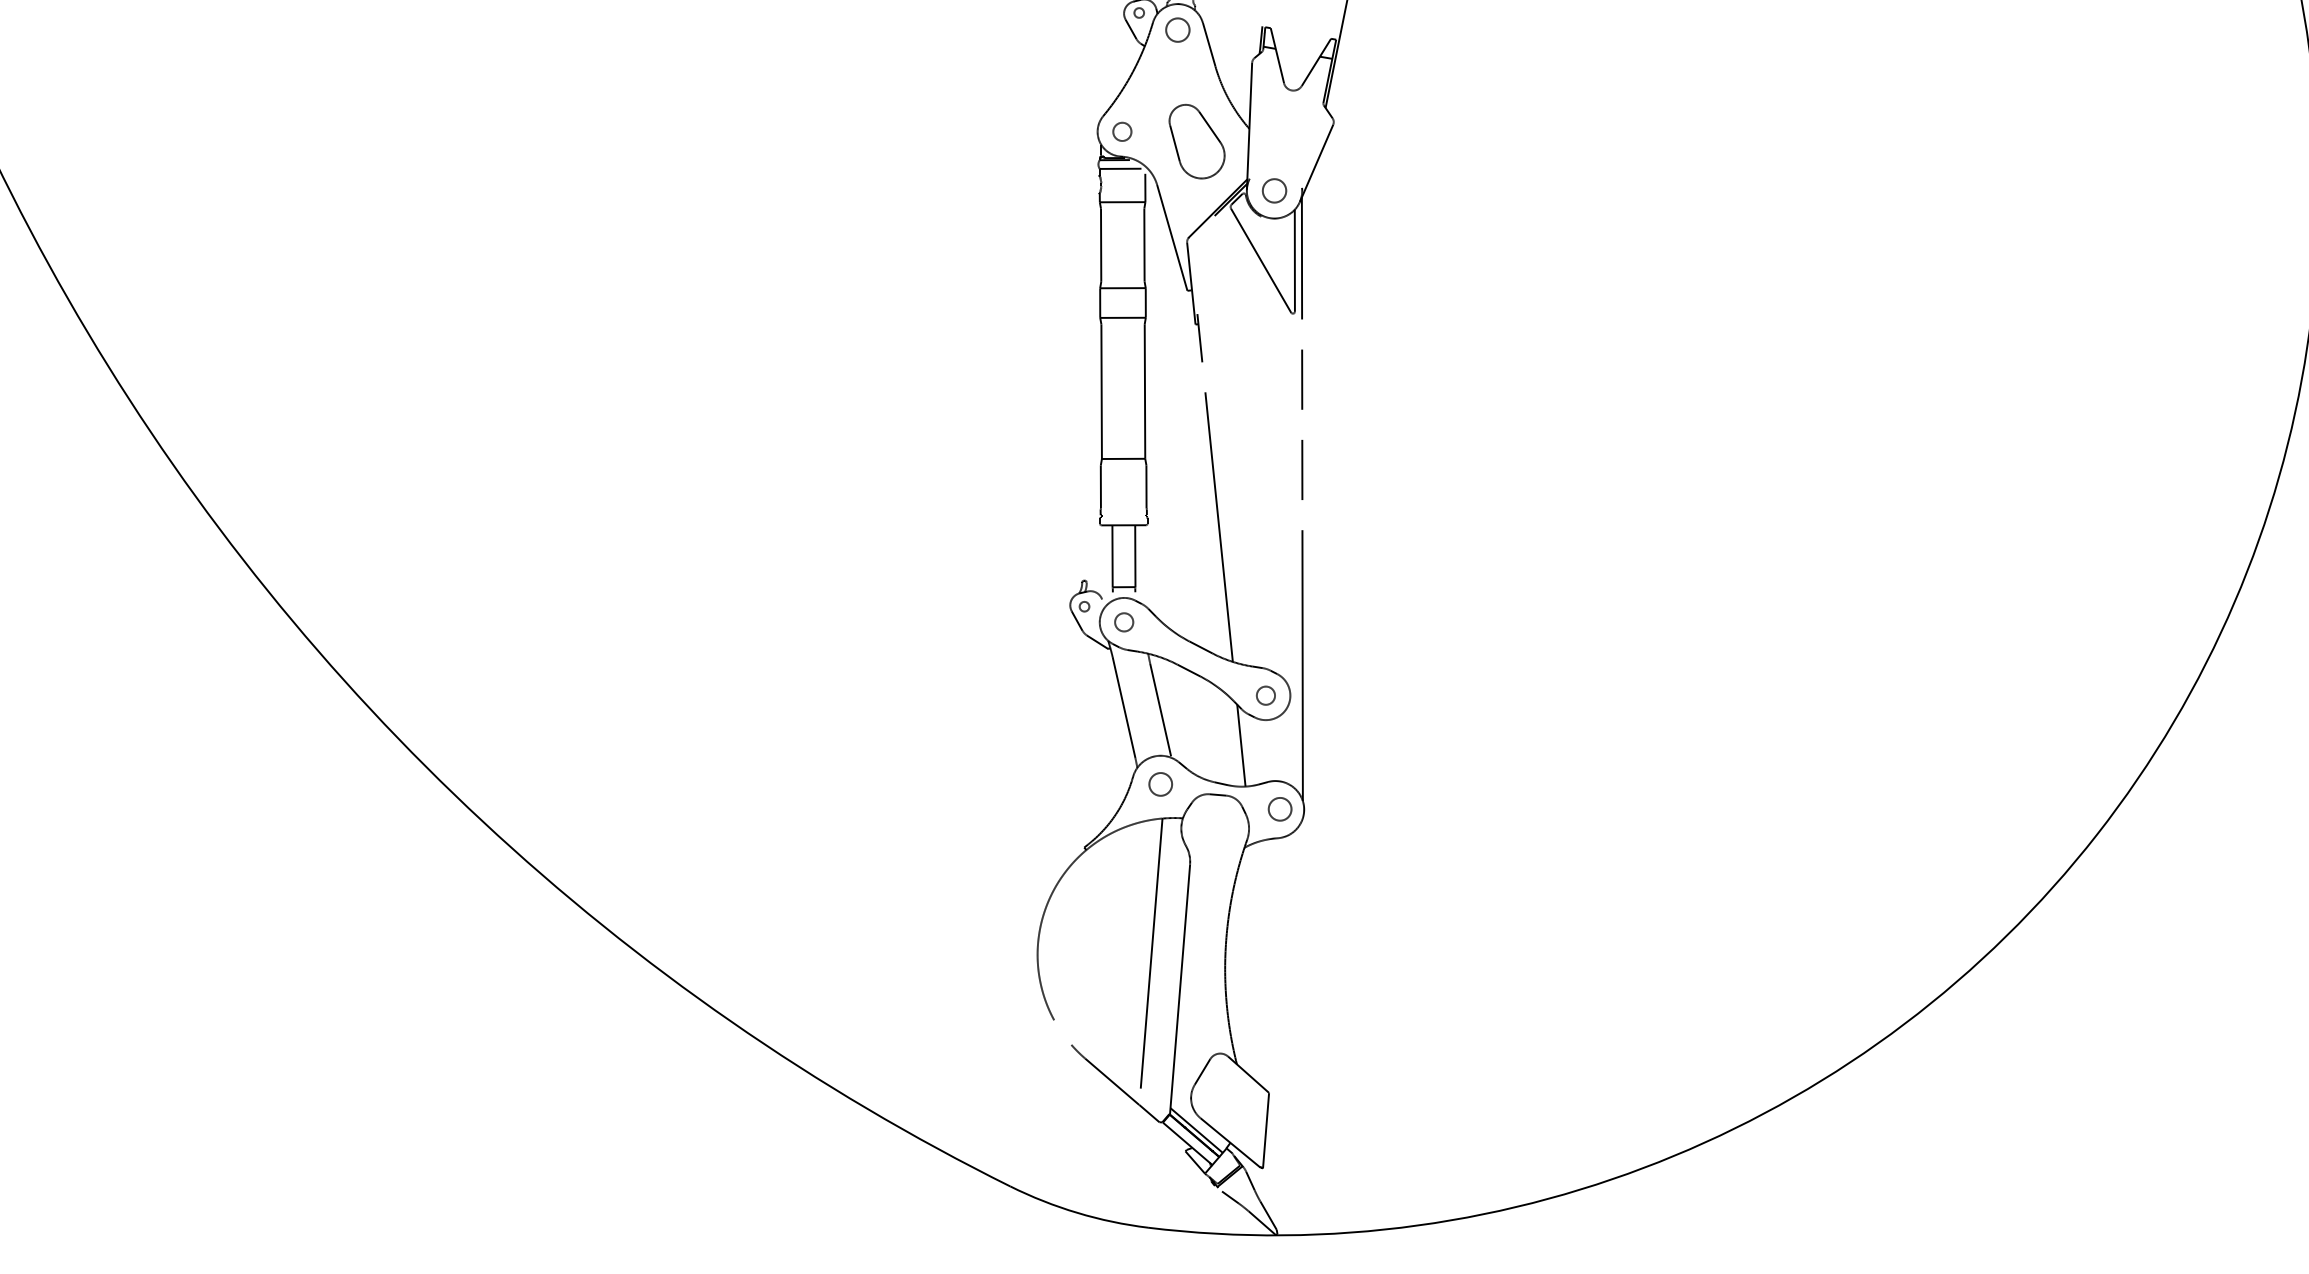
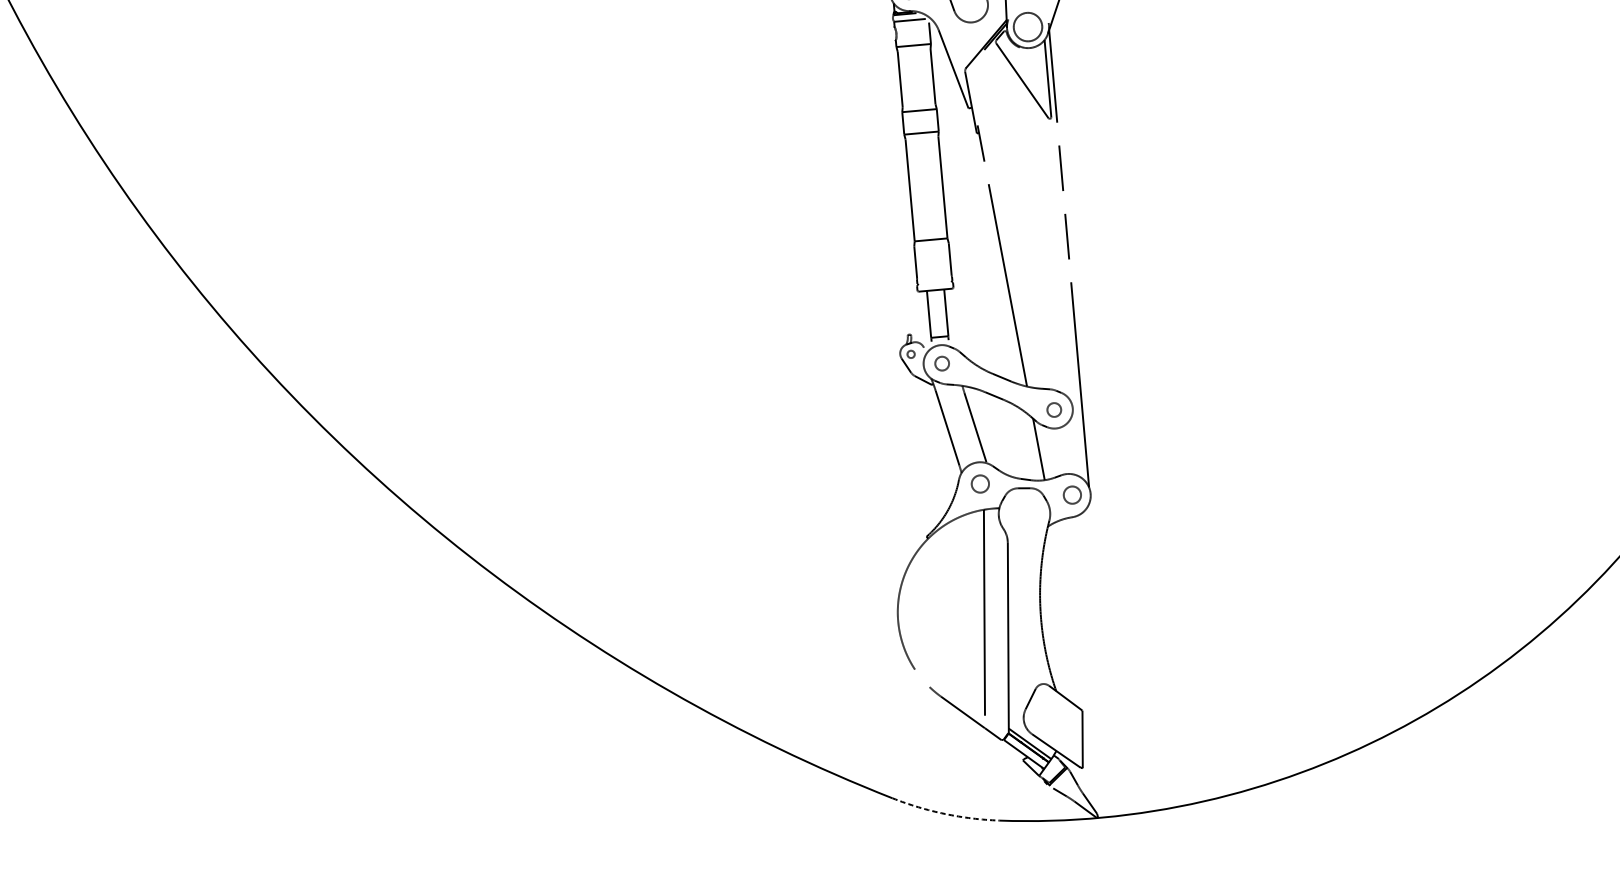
circle: (1274, 190) -> (1027, 26), size x1.6
arc: (1077, 1212) -> (945, 813), solid -> dashed

